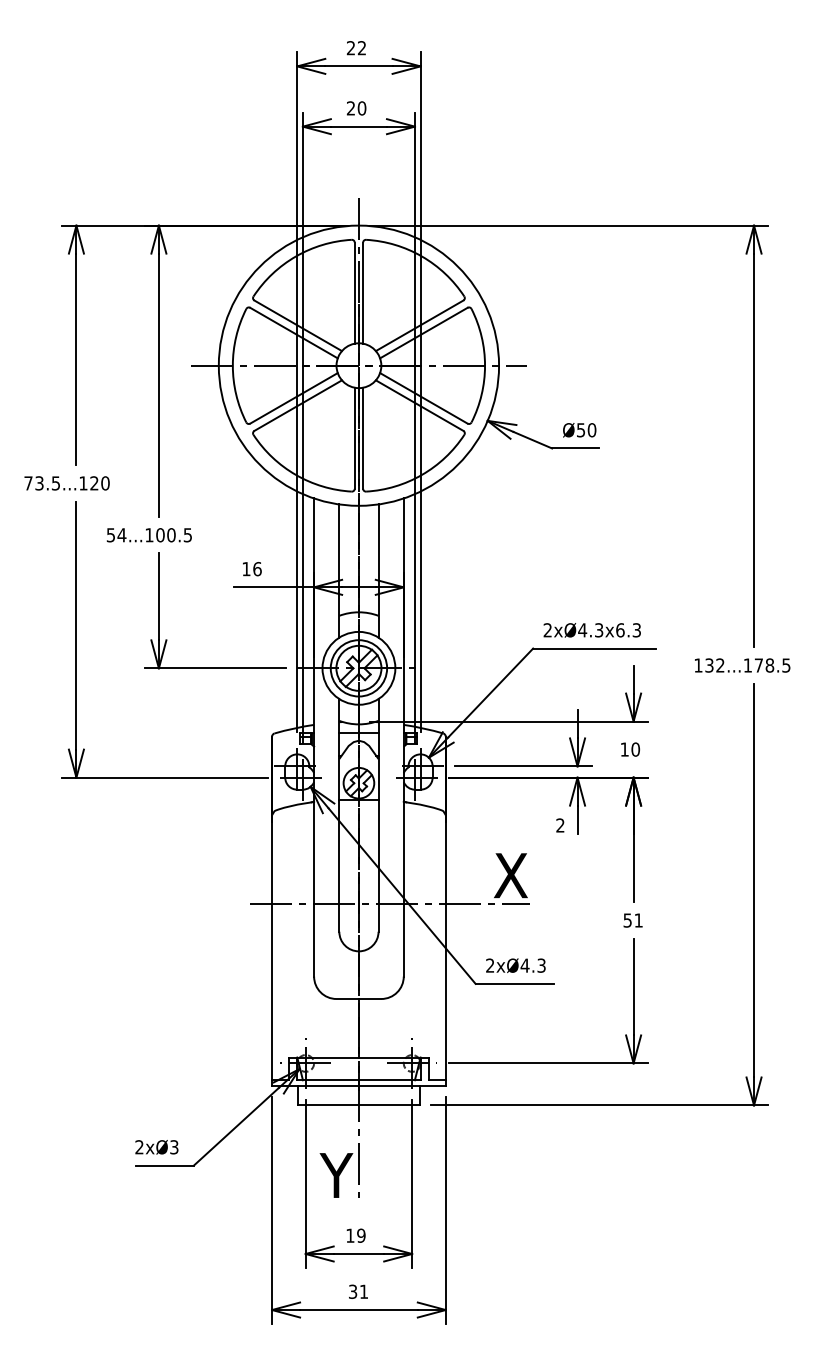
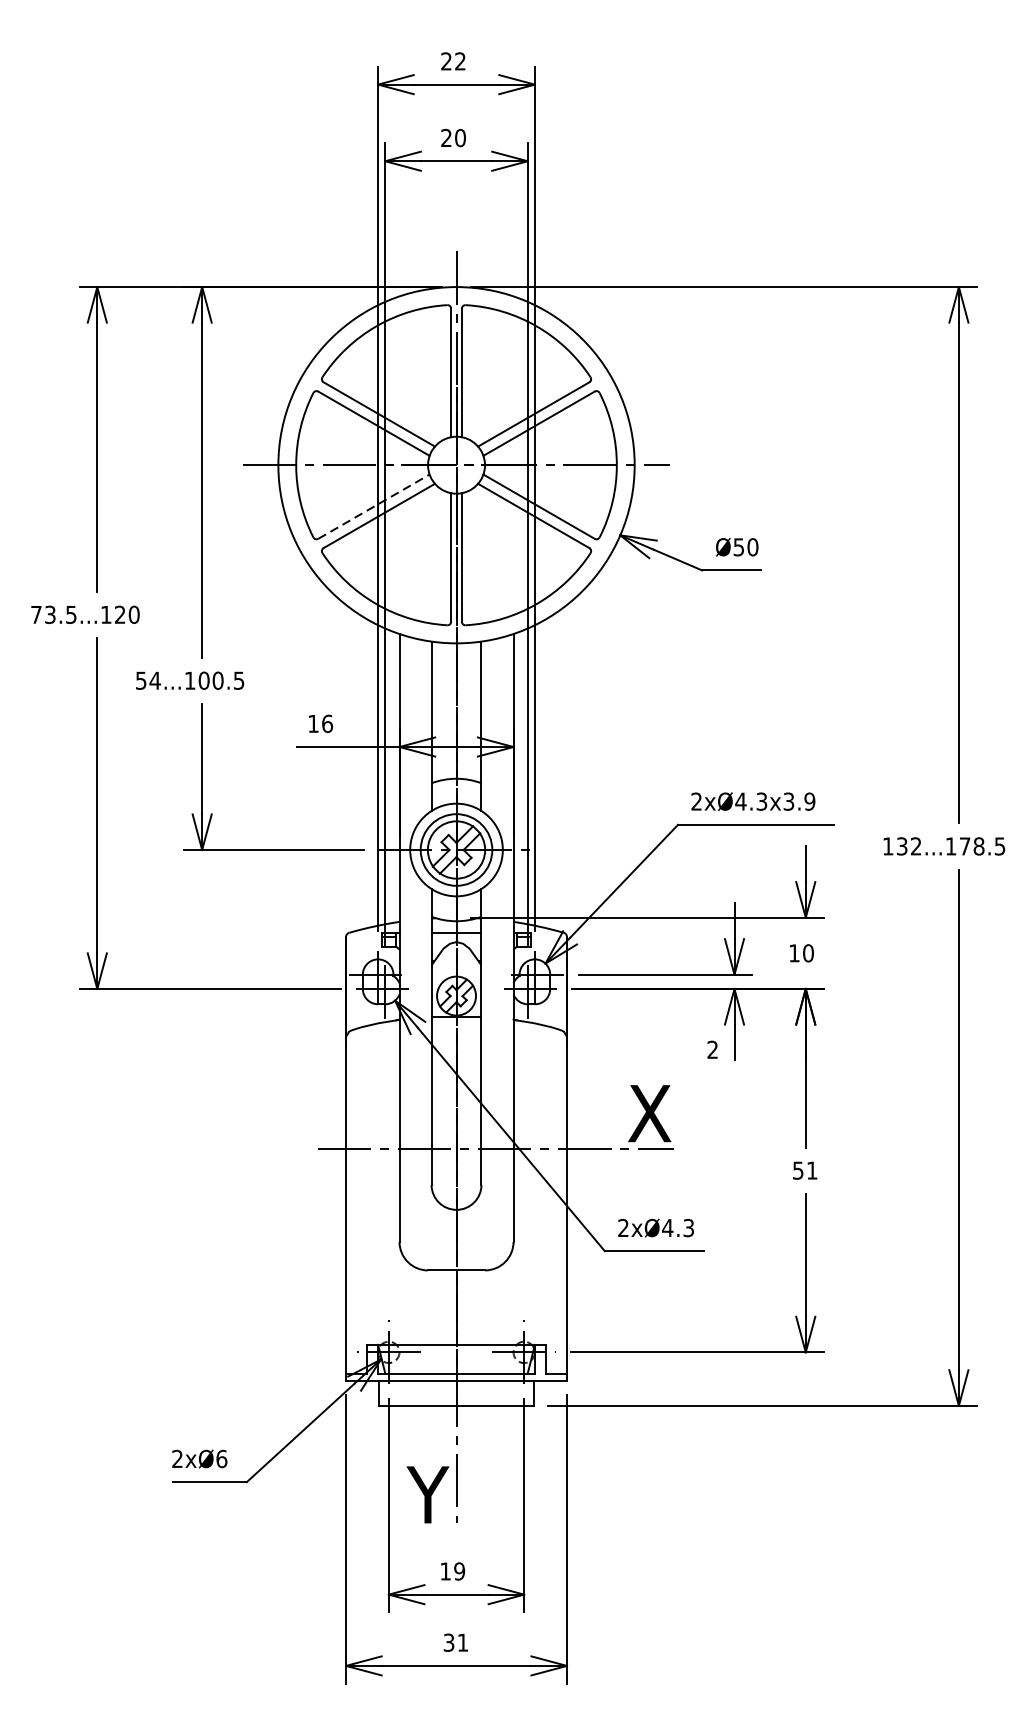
line: (294, 398) -> (374, 506), solid -> dashed
text: (628, 630) -> (799, 801), 2xØ4.3x6.3 -> 2xØ4.3x3.9
text: (174, 1147) -> (222, 1459), 2xØ3 -> 2xØ6

